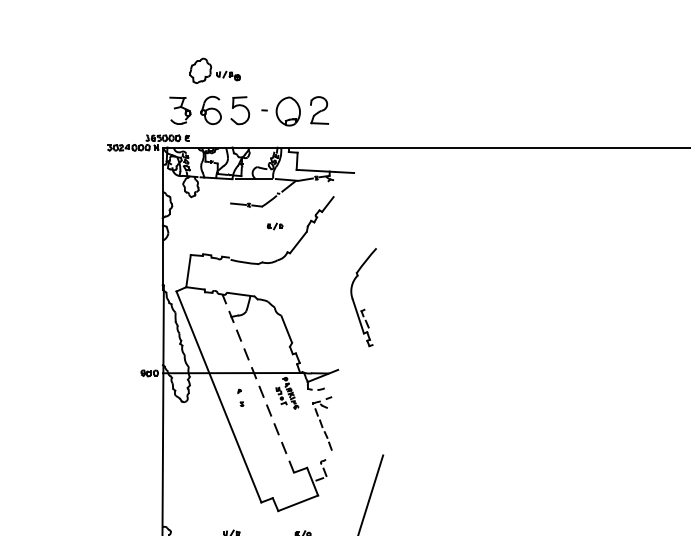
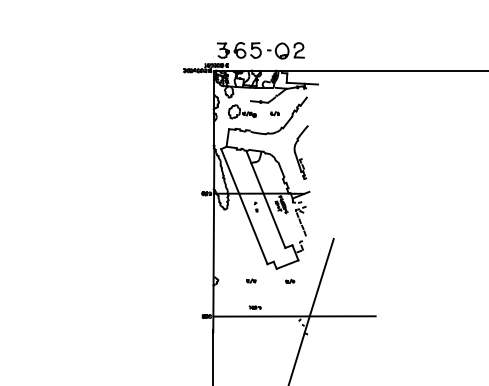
part: (215, 70) -> (242, 111), moved
part: (362, 297) -> (300, 152), moved
line: (257, 382) -> (265, 198), dashed -> solid

